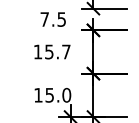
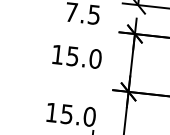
text: (66, 51) -> (95, 58), 15.7 -> 15.0

